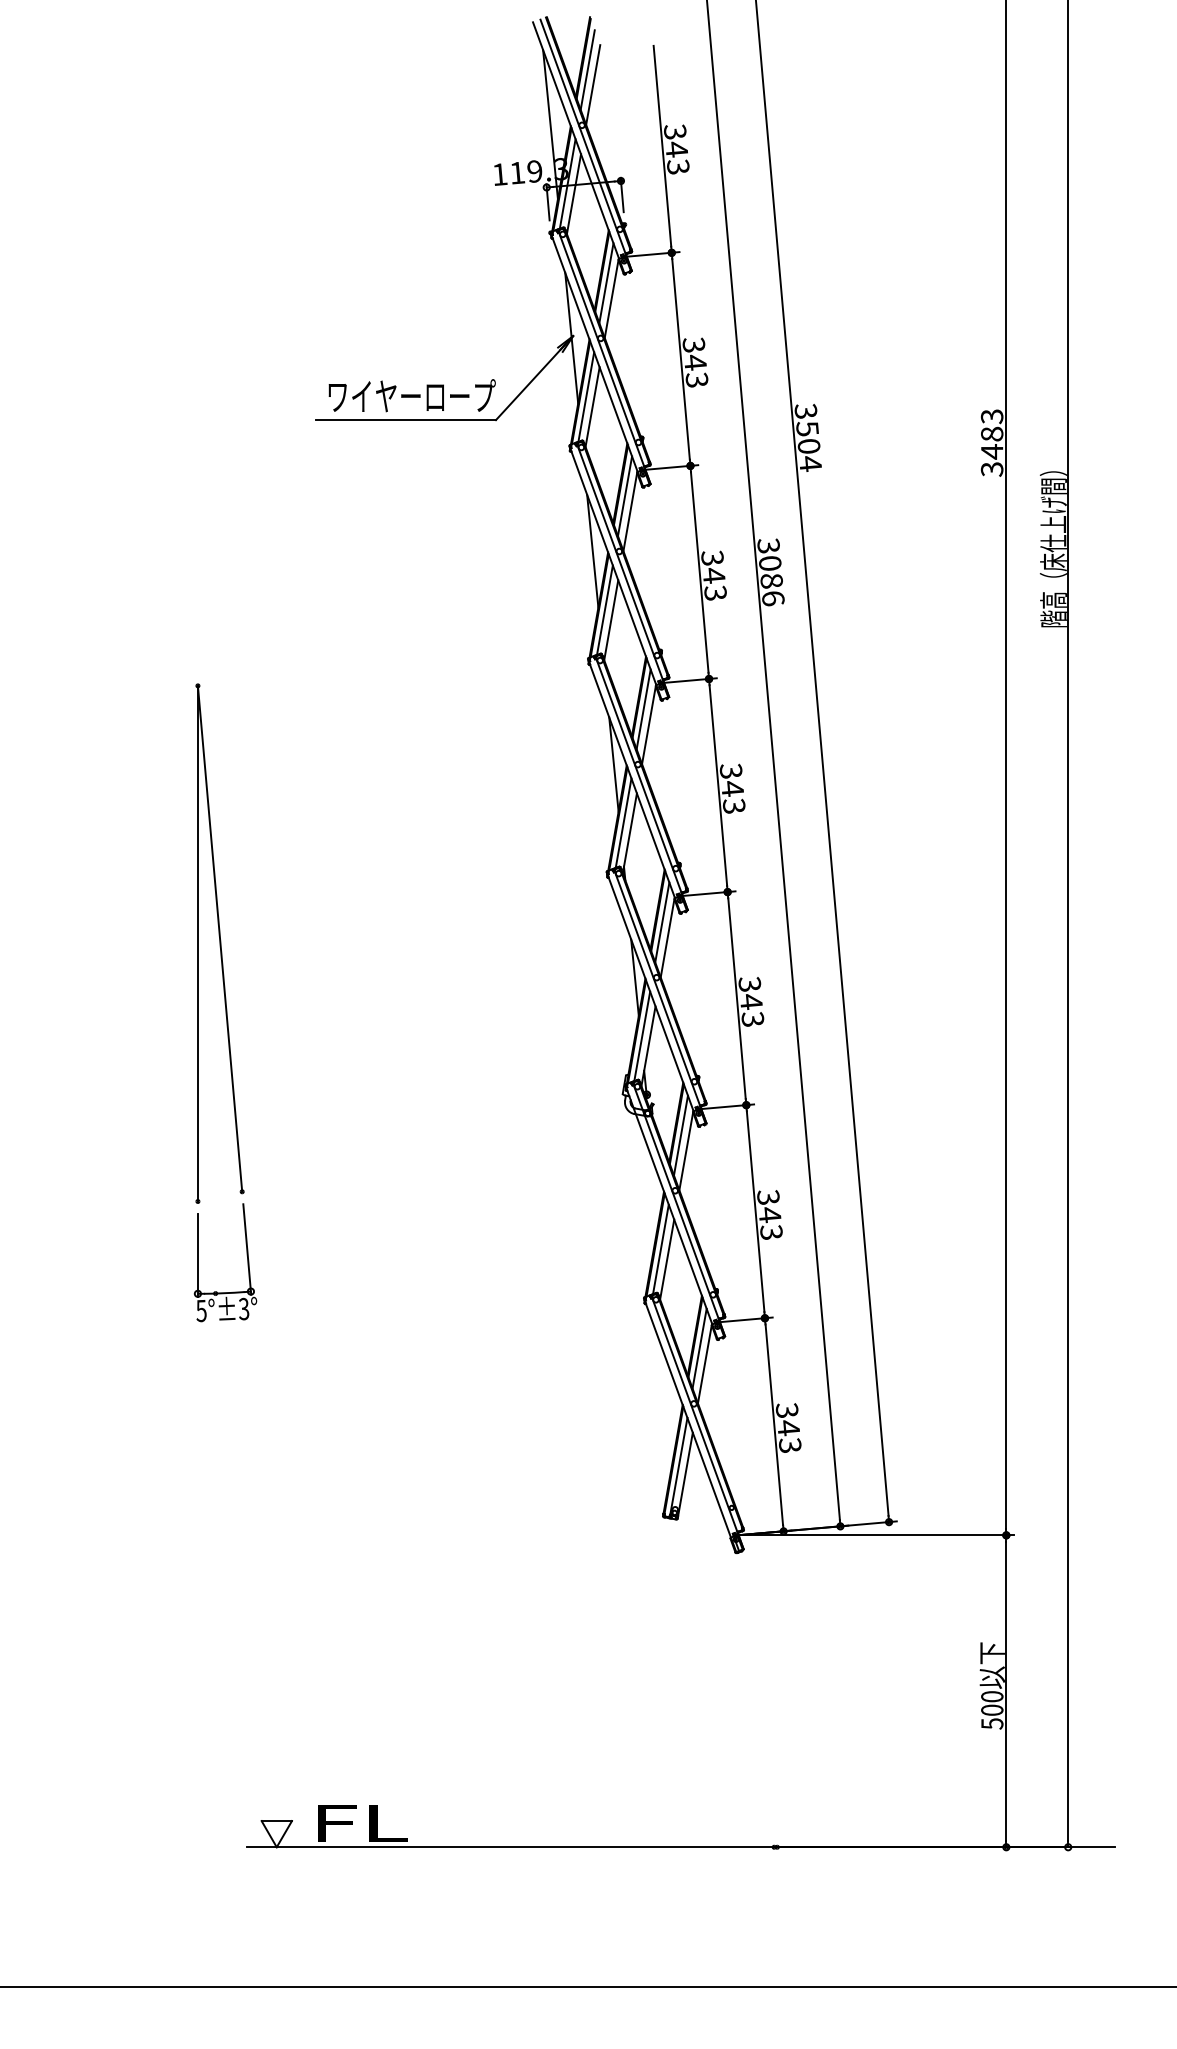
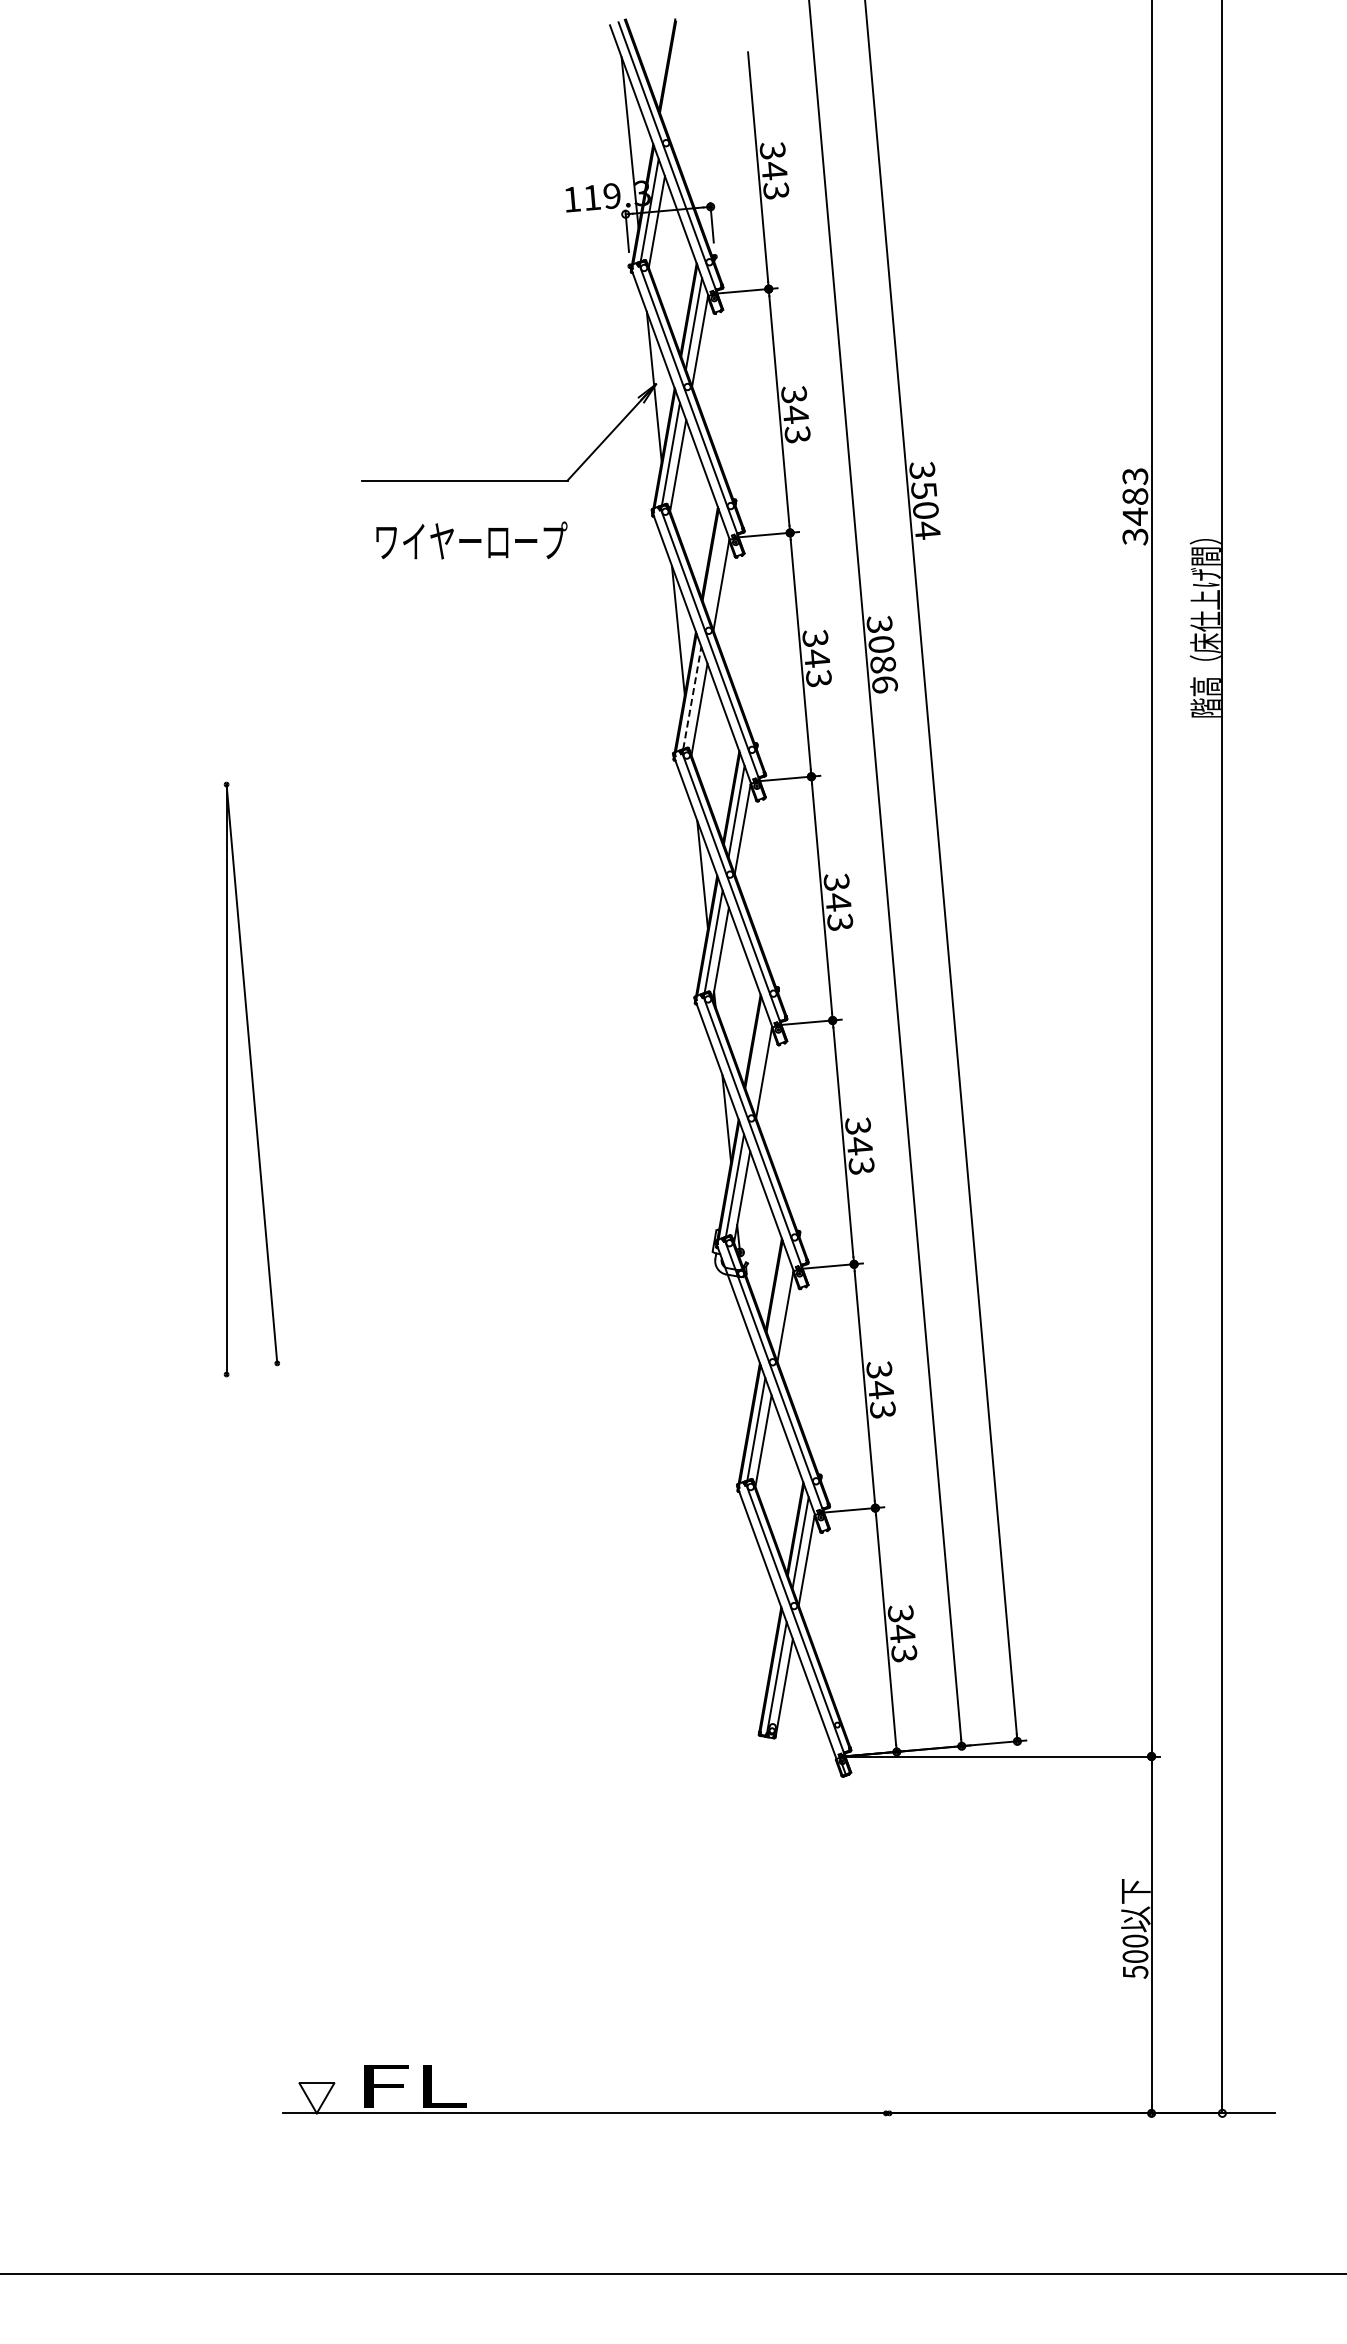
line: (587, 69) -> (672, 79), removed
line: (592, 84) -> (678, 96), removed
text: (411, 395) -> (471, 540), moved
line: (625, 496) -> (715, 567), removed
line: (605, 610) -> (692, 698), solid -> dashed
line: (661, 921) -> (757, 1054), removed
line: (681, 1135) -> (779, 1298), removed
part: (246, 1256) -> (282, 1437), removed

